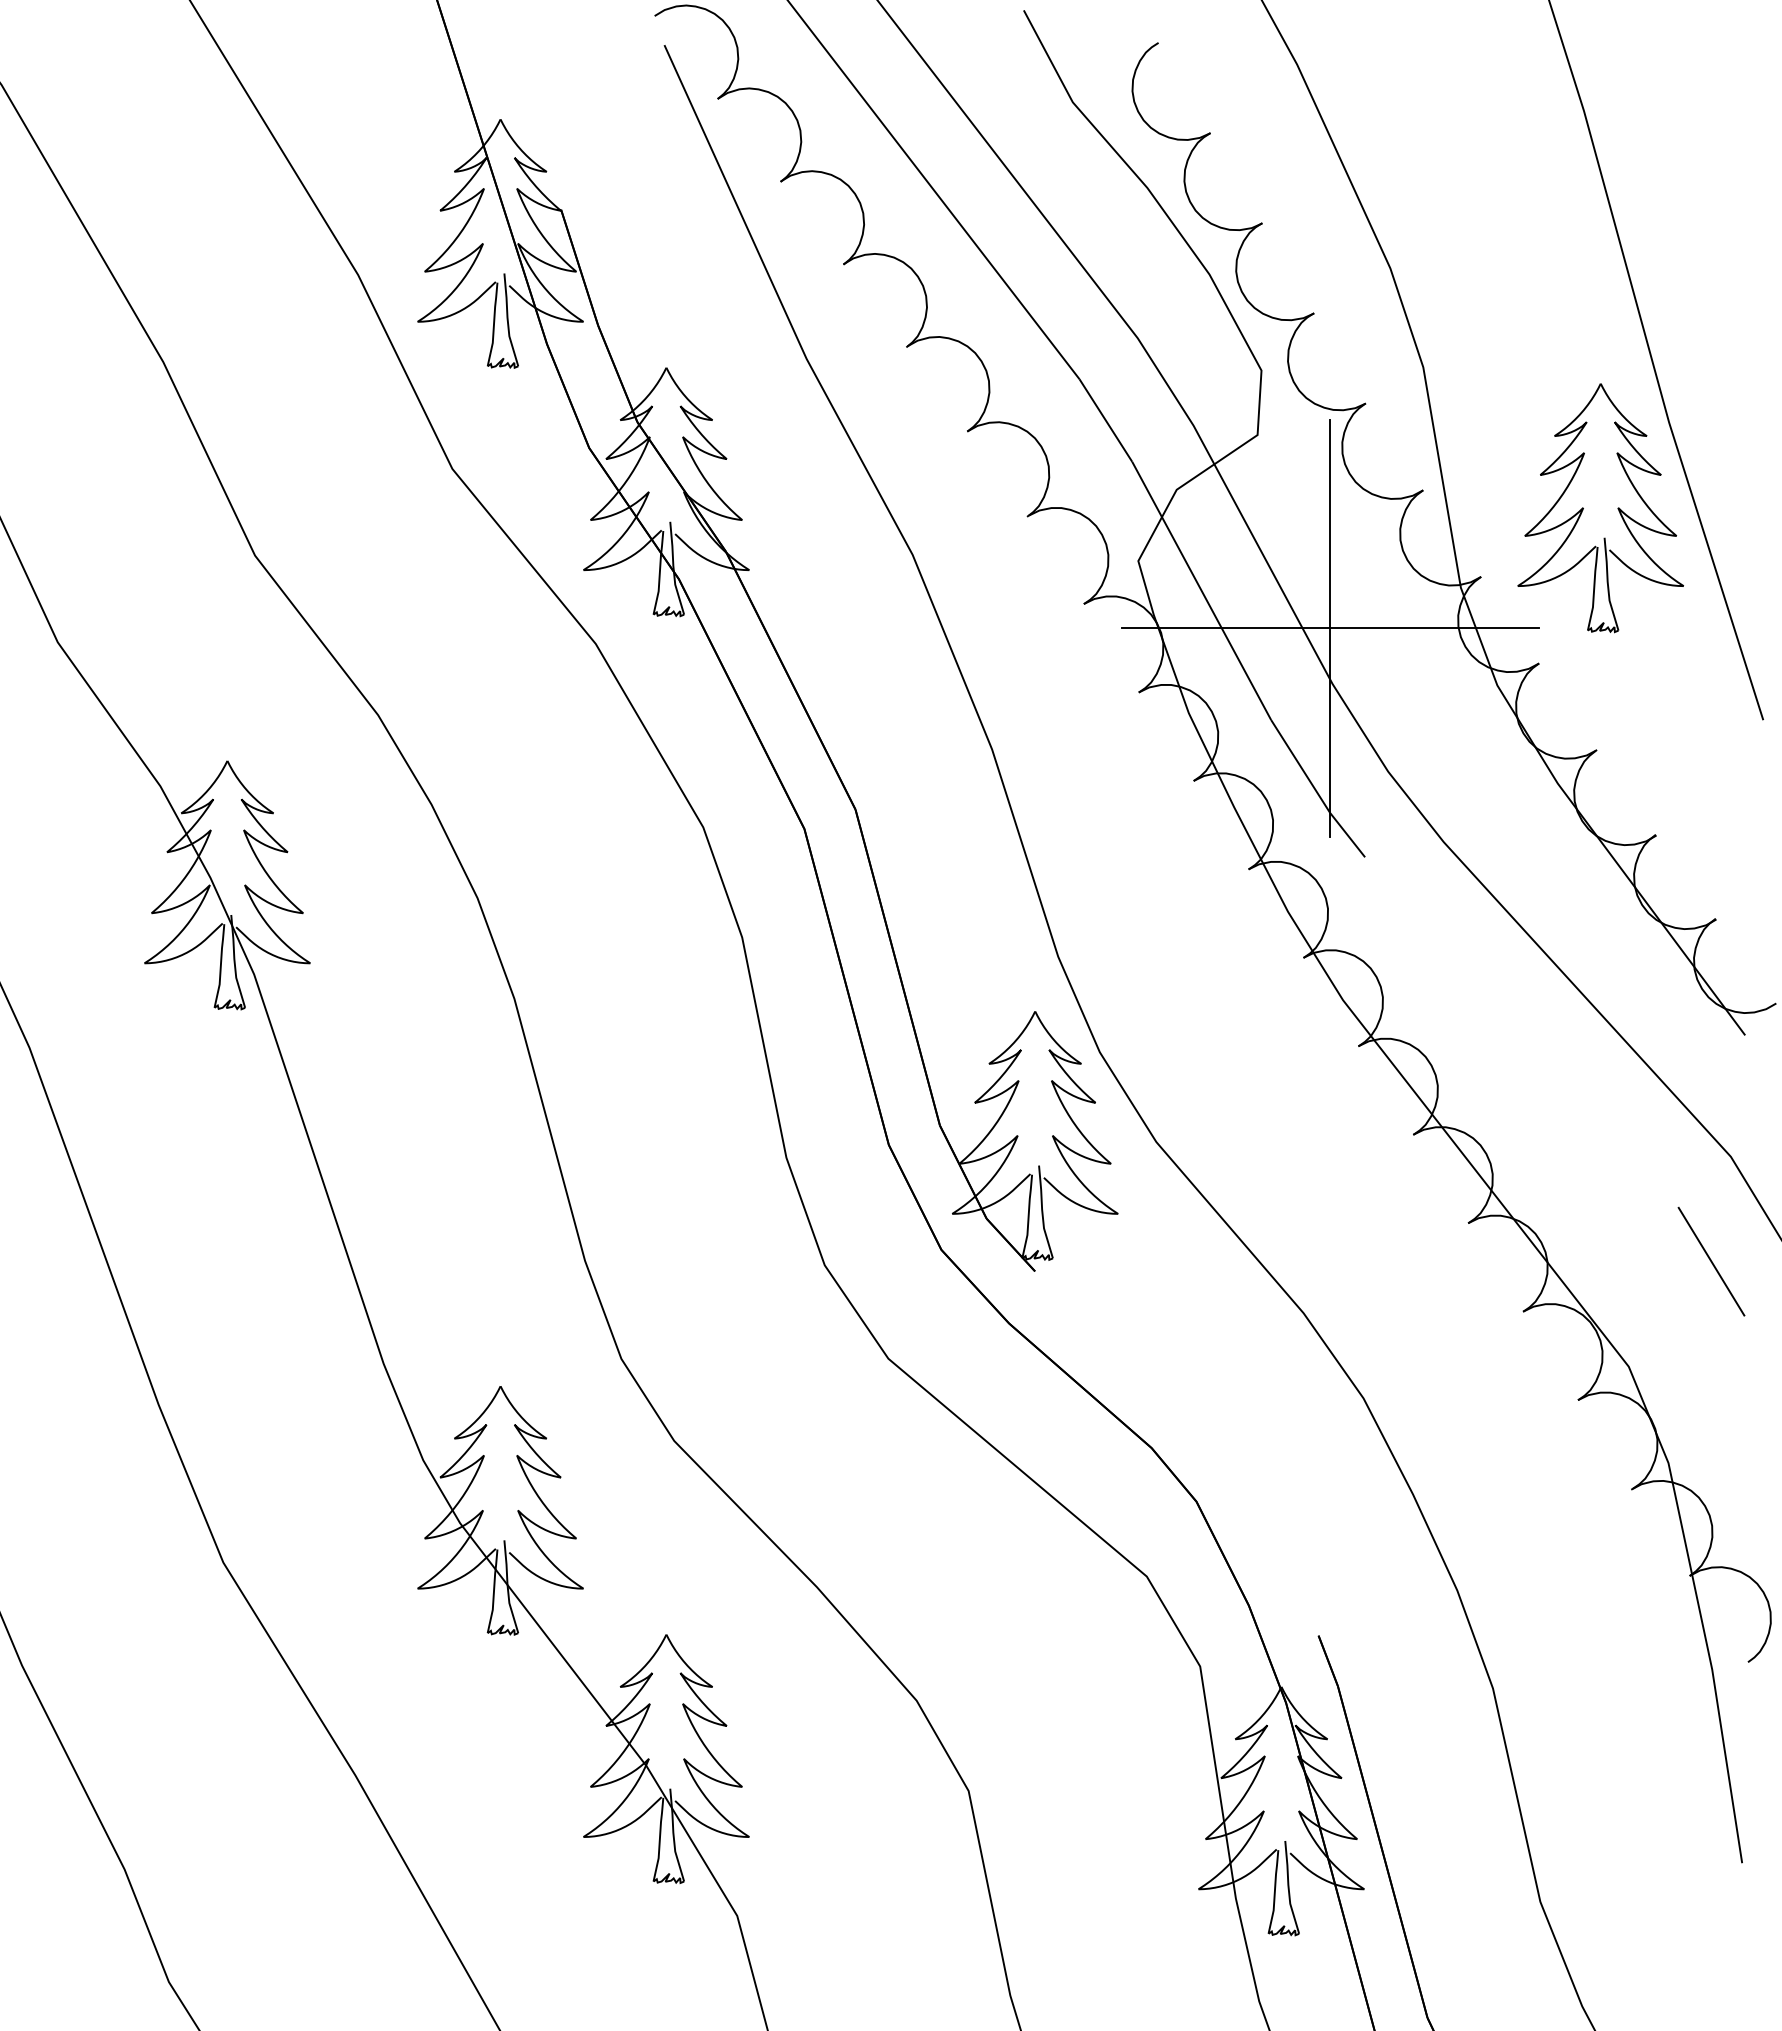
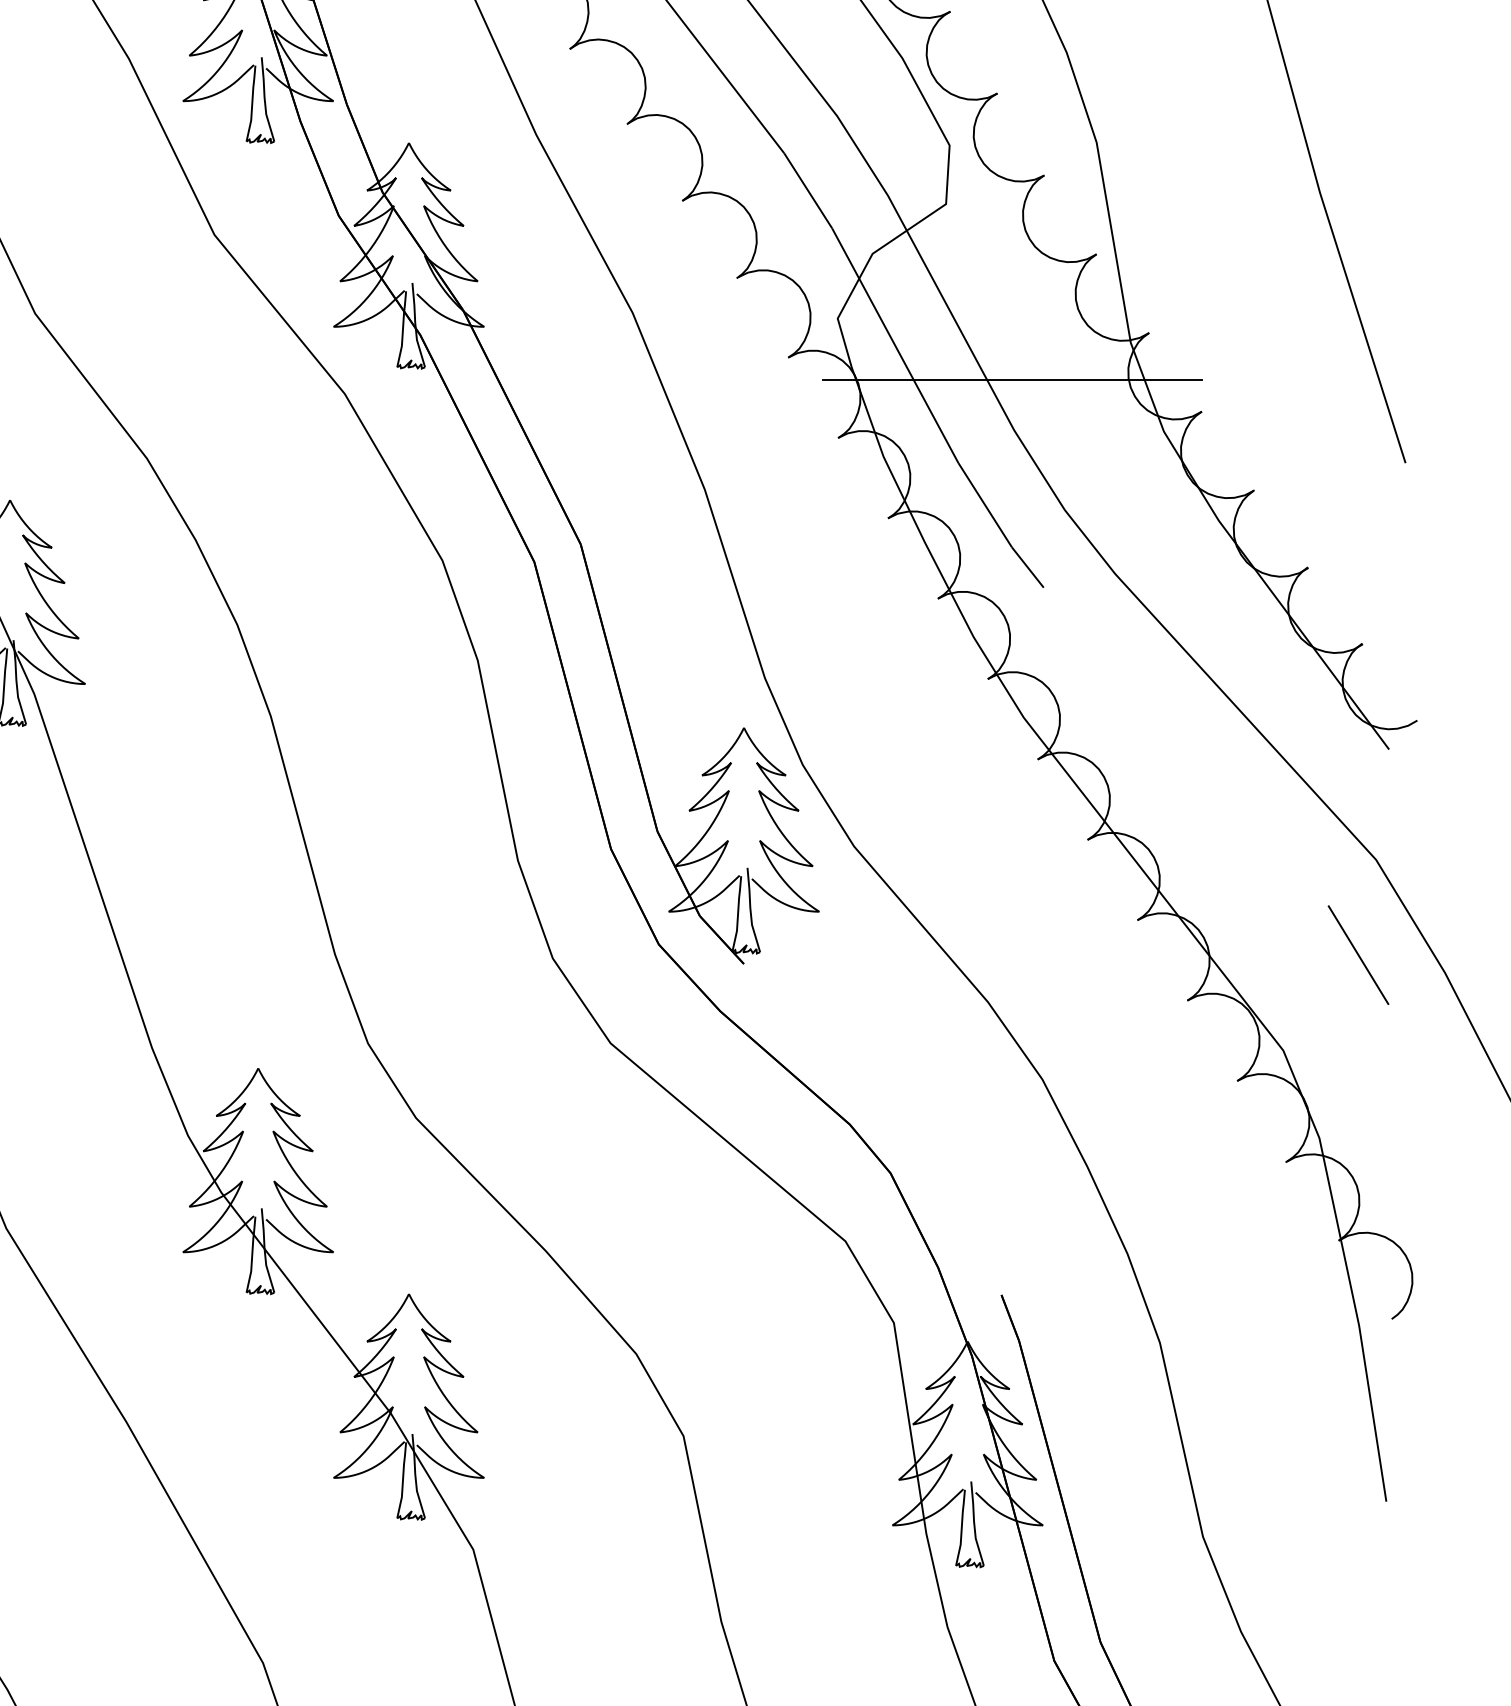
part: (1583, 508) -> (1242, 270), removed
line: (1330, 627) -> (1012, 378), removed

